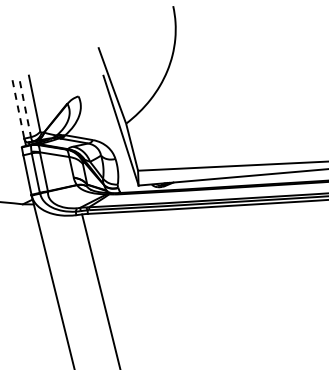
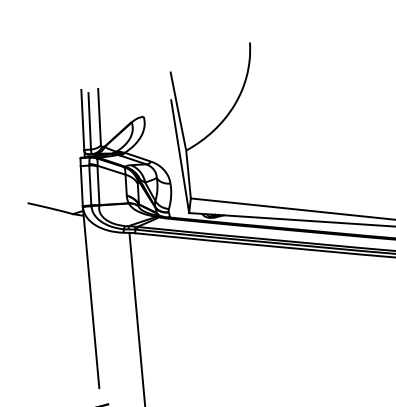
line: (17, 108) -> (82, 119), dashed -> solid
line: (25, 109) -> (89, 121), dashed -> solid

